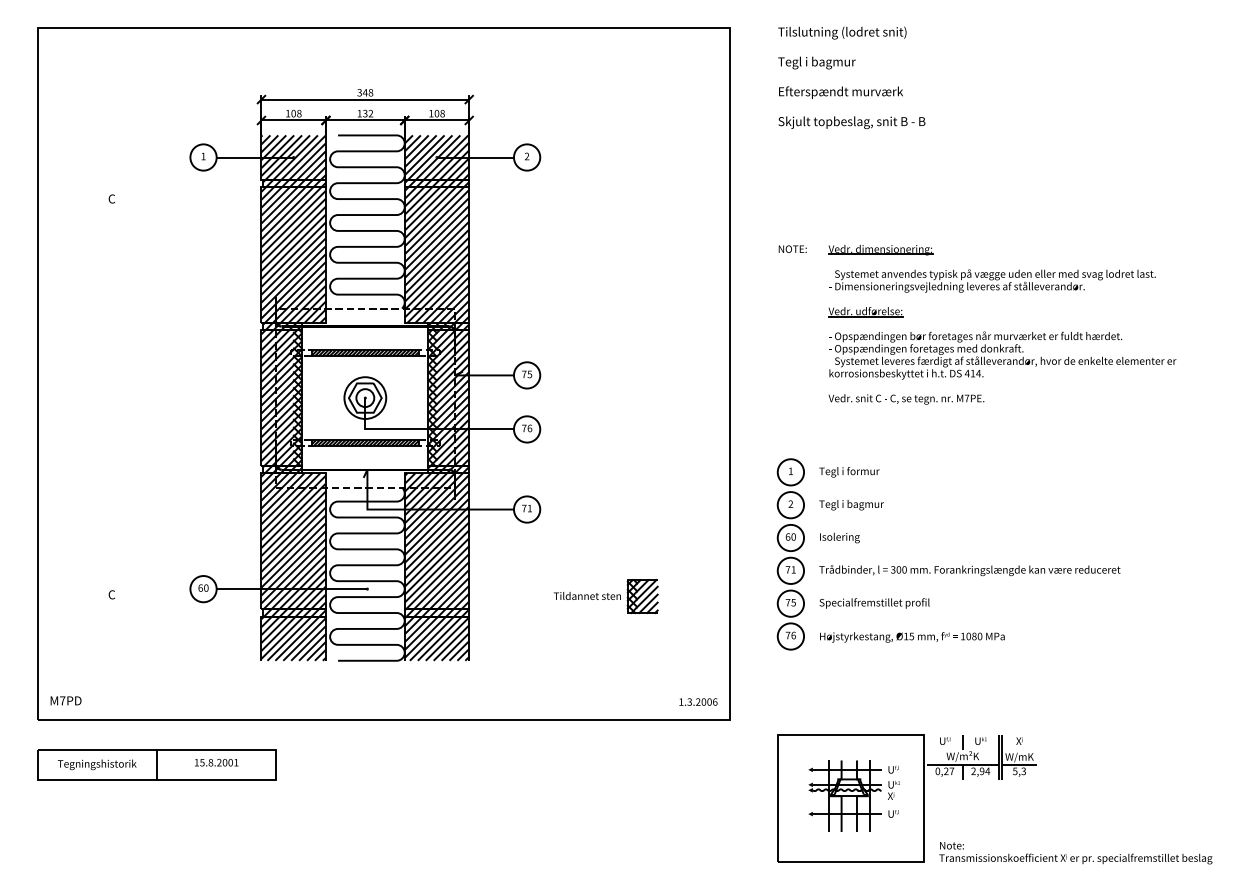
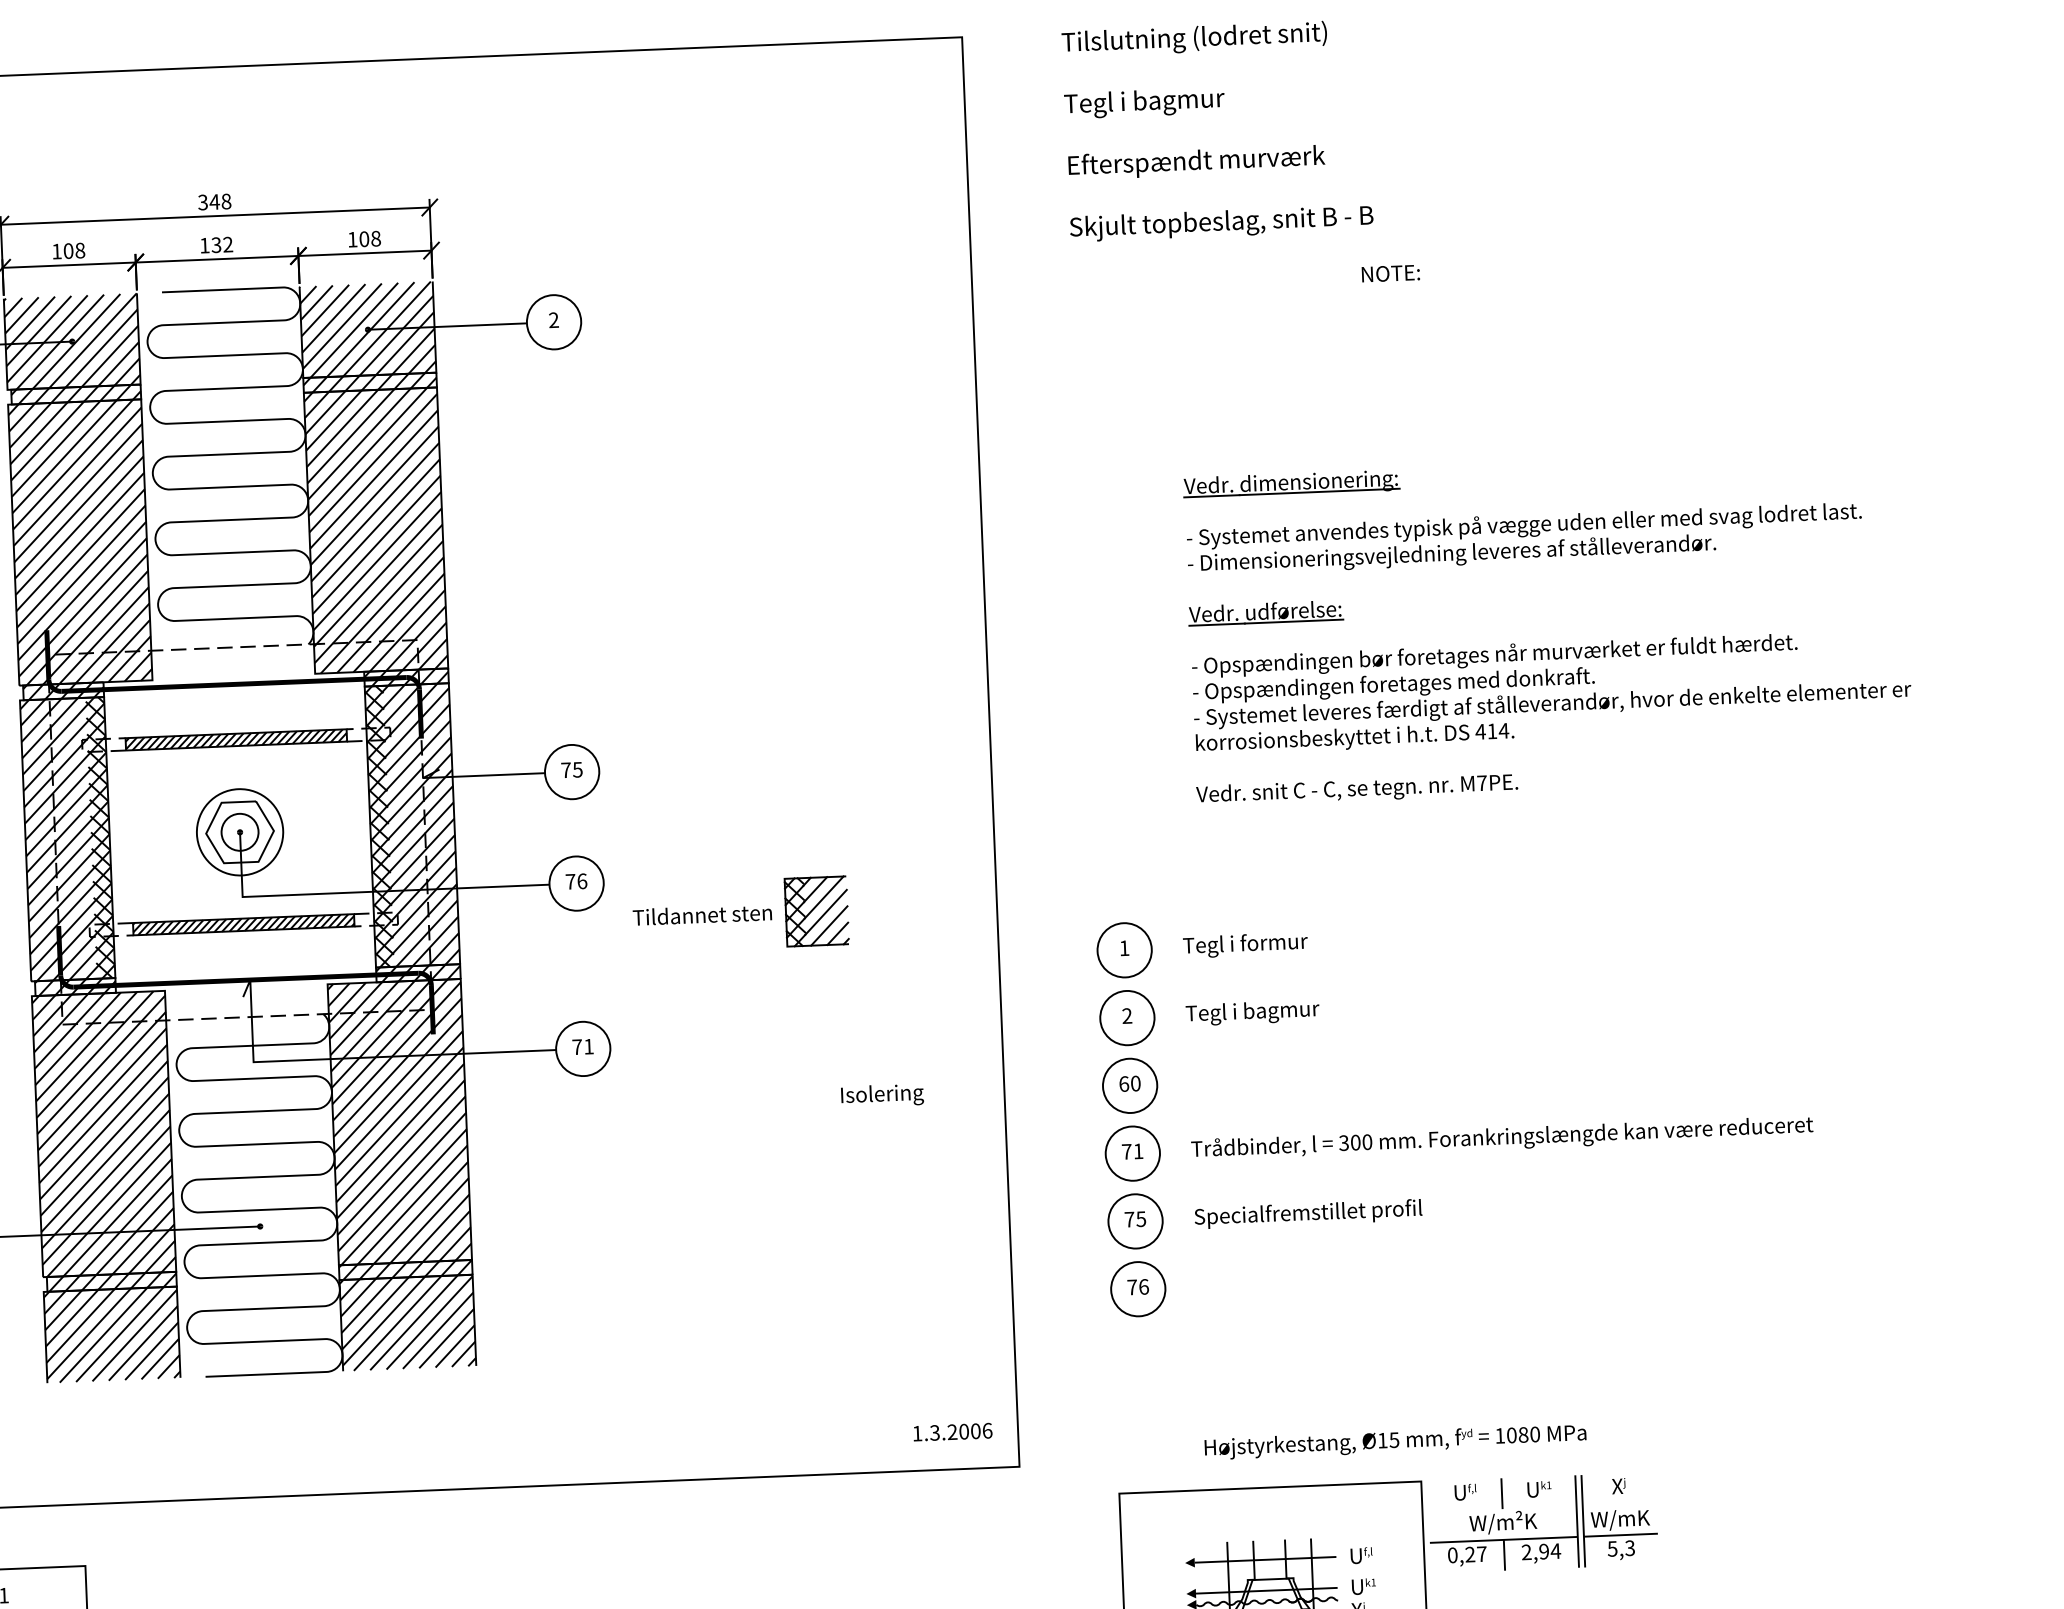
text: (792, 248) -> (1390, 272), moved
text: (839, 537) -> (881, 1094), moved
part: (605, 596) -> (739, 914), moved
text: (912, 637) -> (1395, 1442), moved

